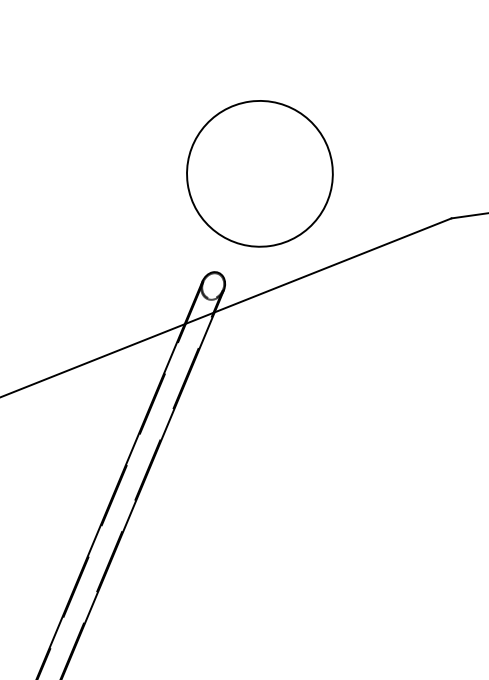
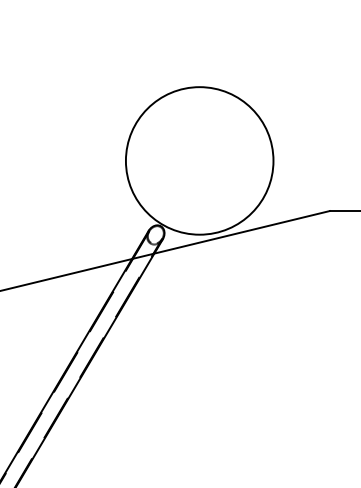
circle: (259, 173) -> (199, 160), size x1.43

